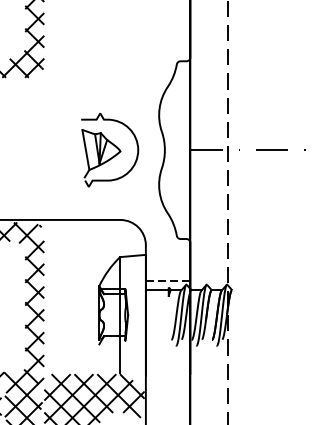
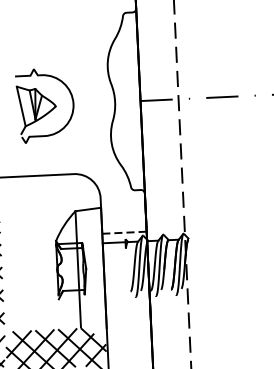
part: (110, 149) -> (45, 104), moved

